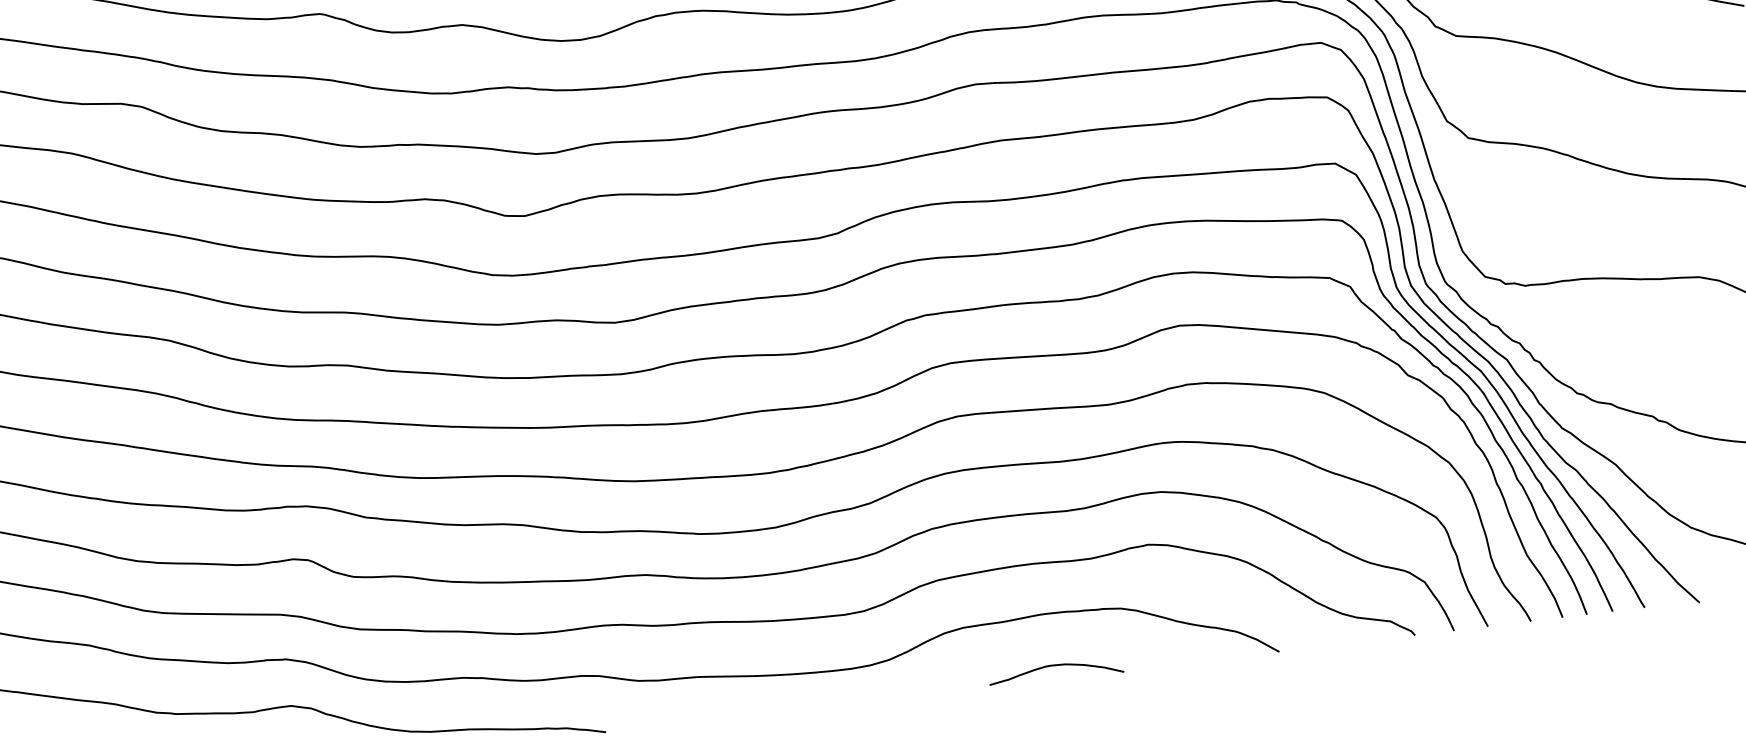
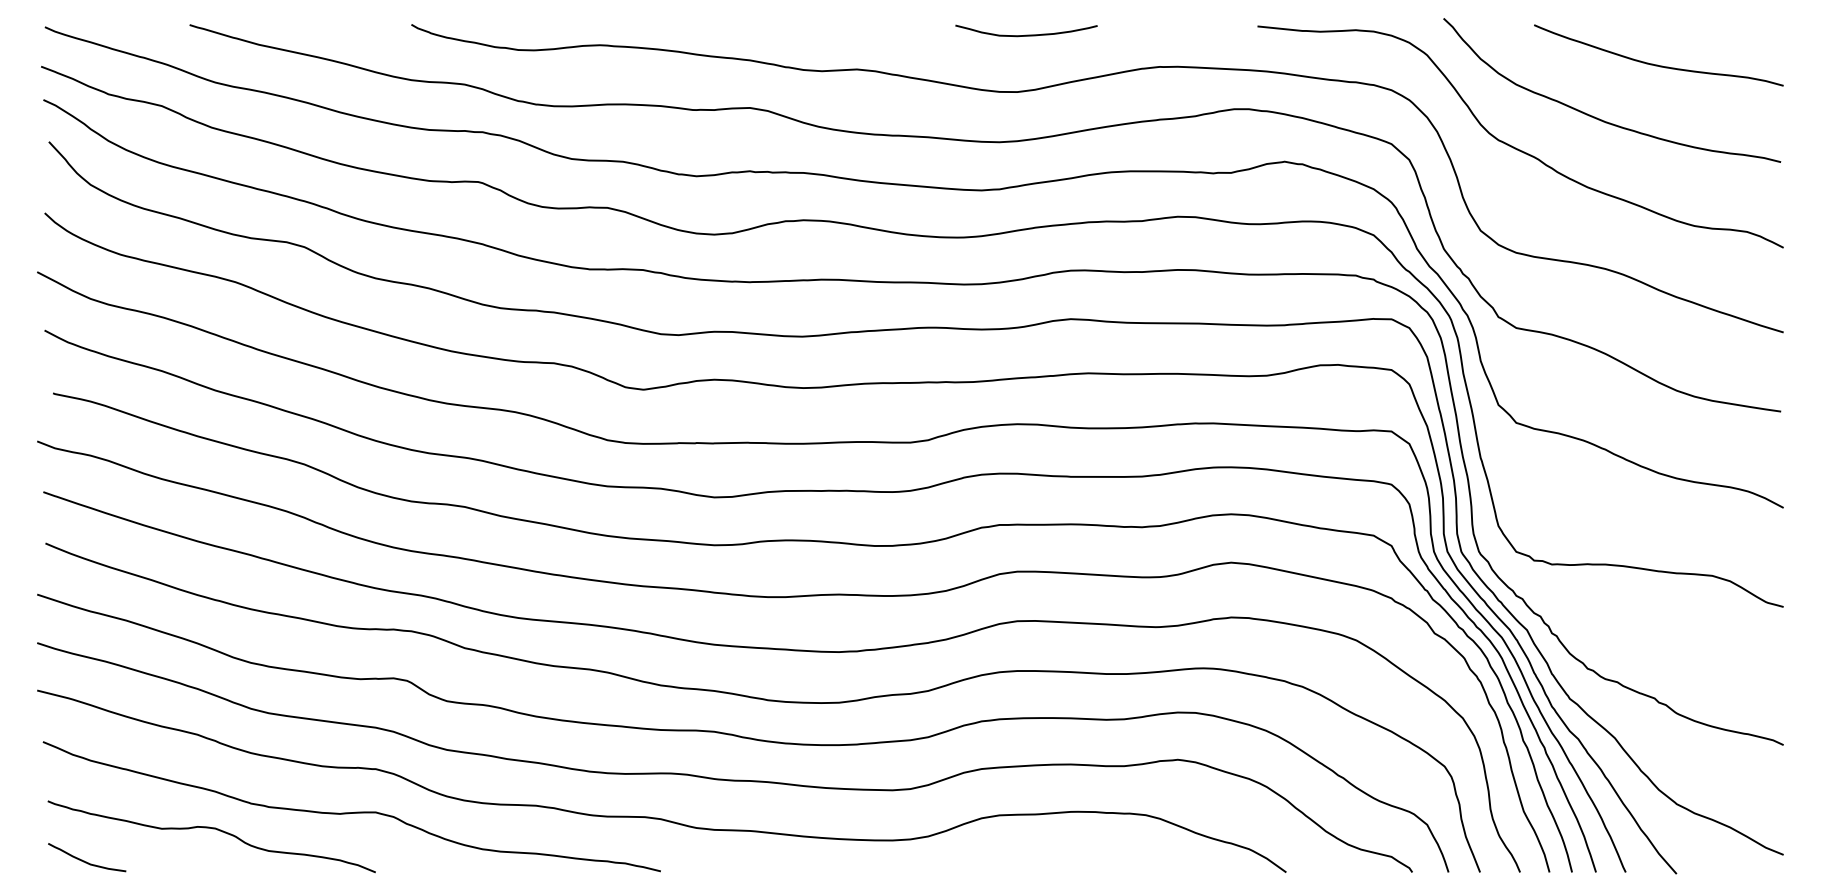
curve: (1055, 666) -> (1079, 860), removed

